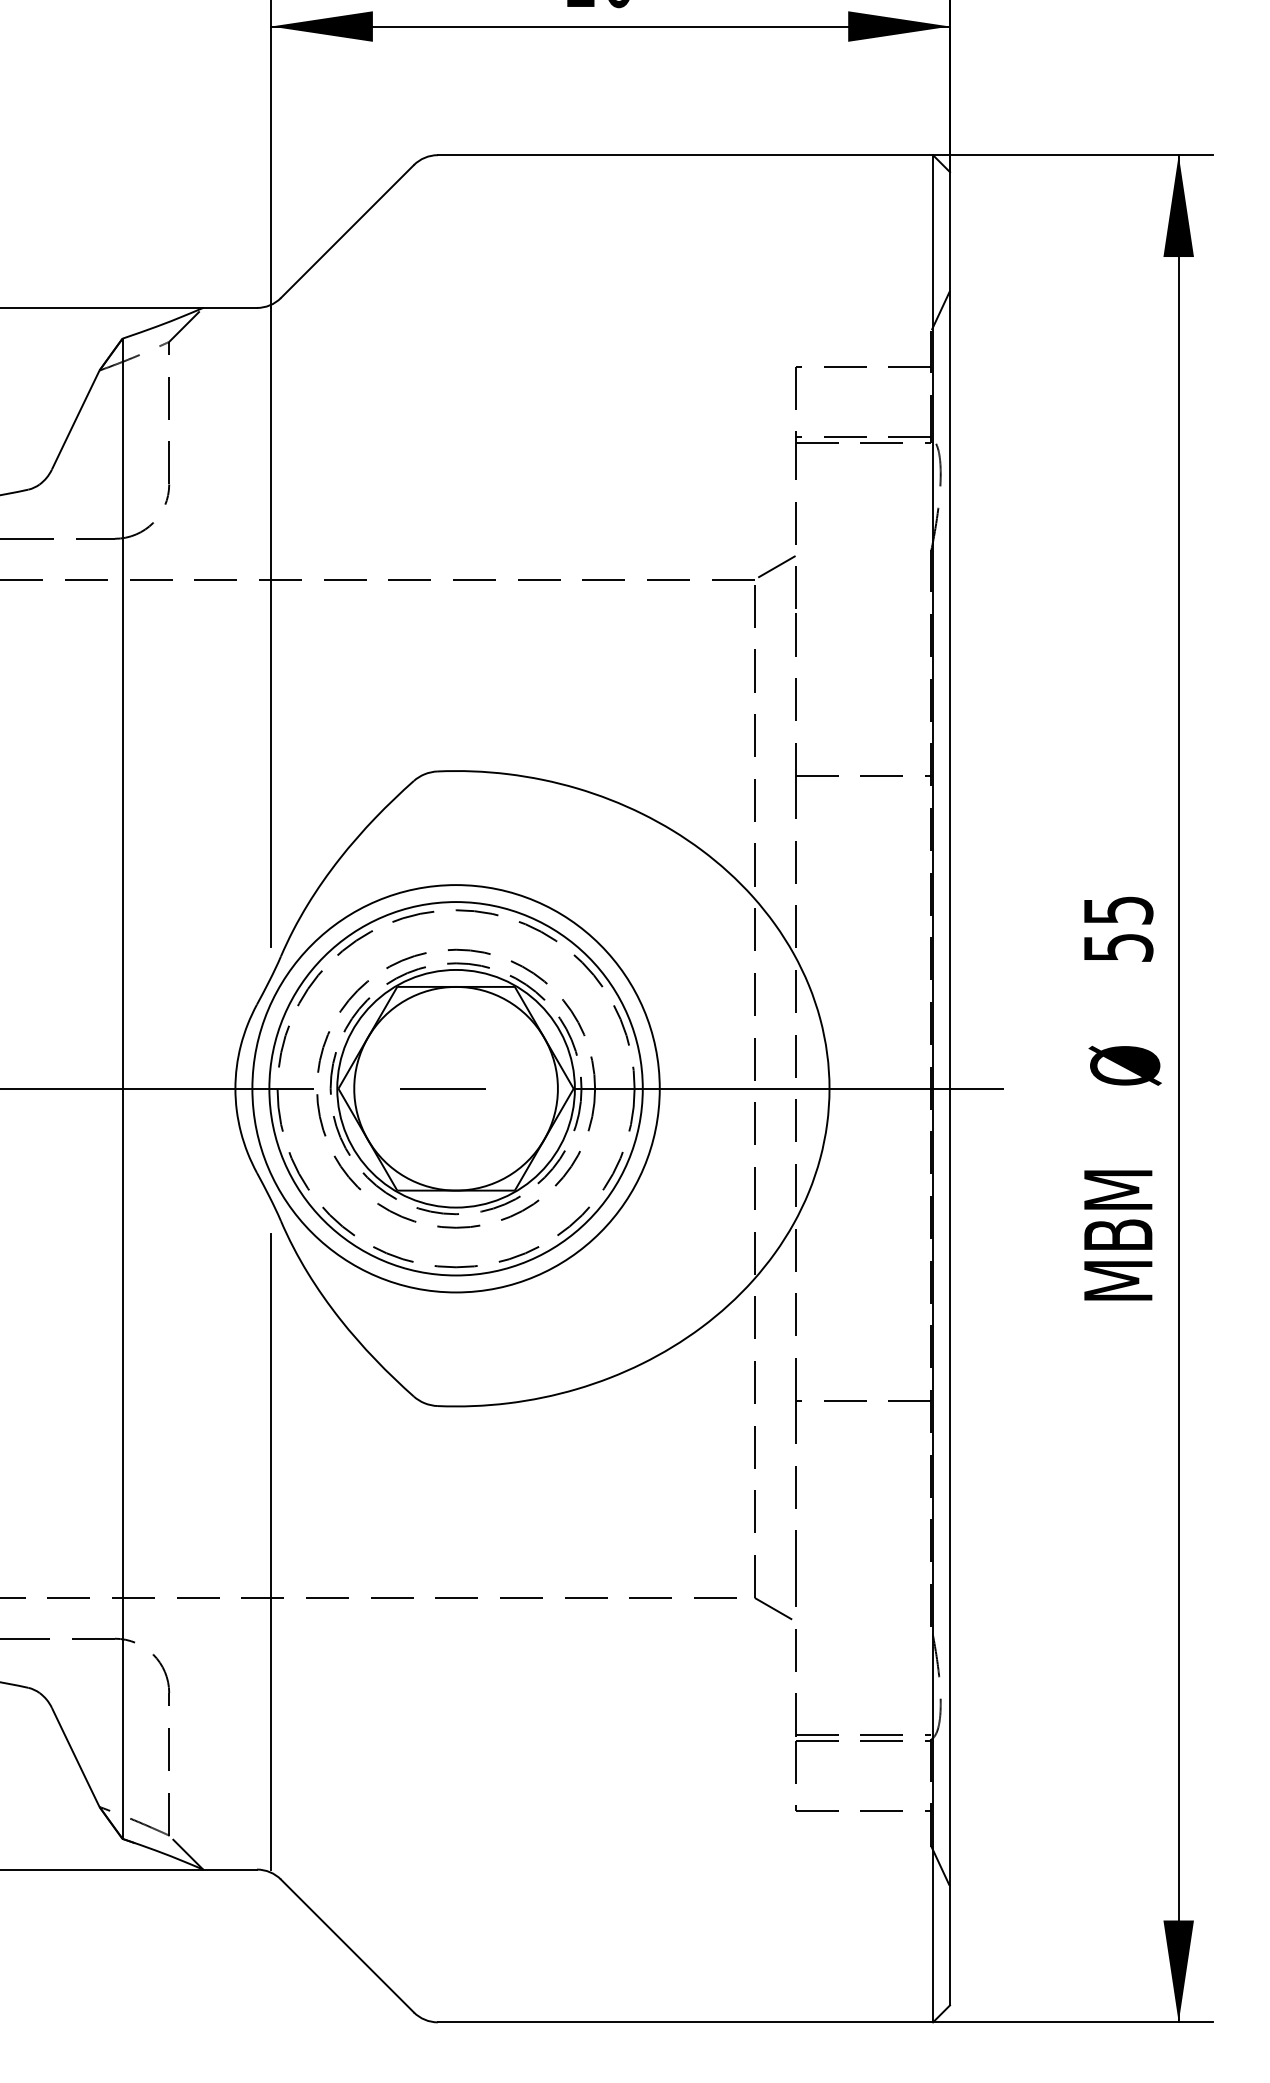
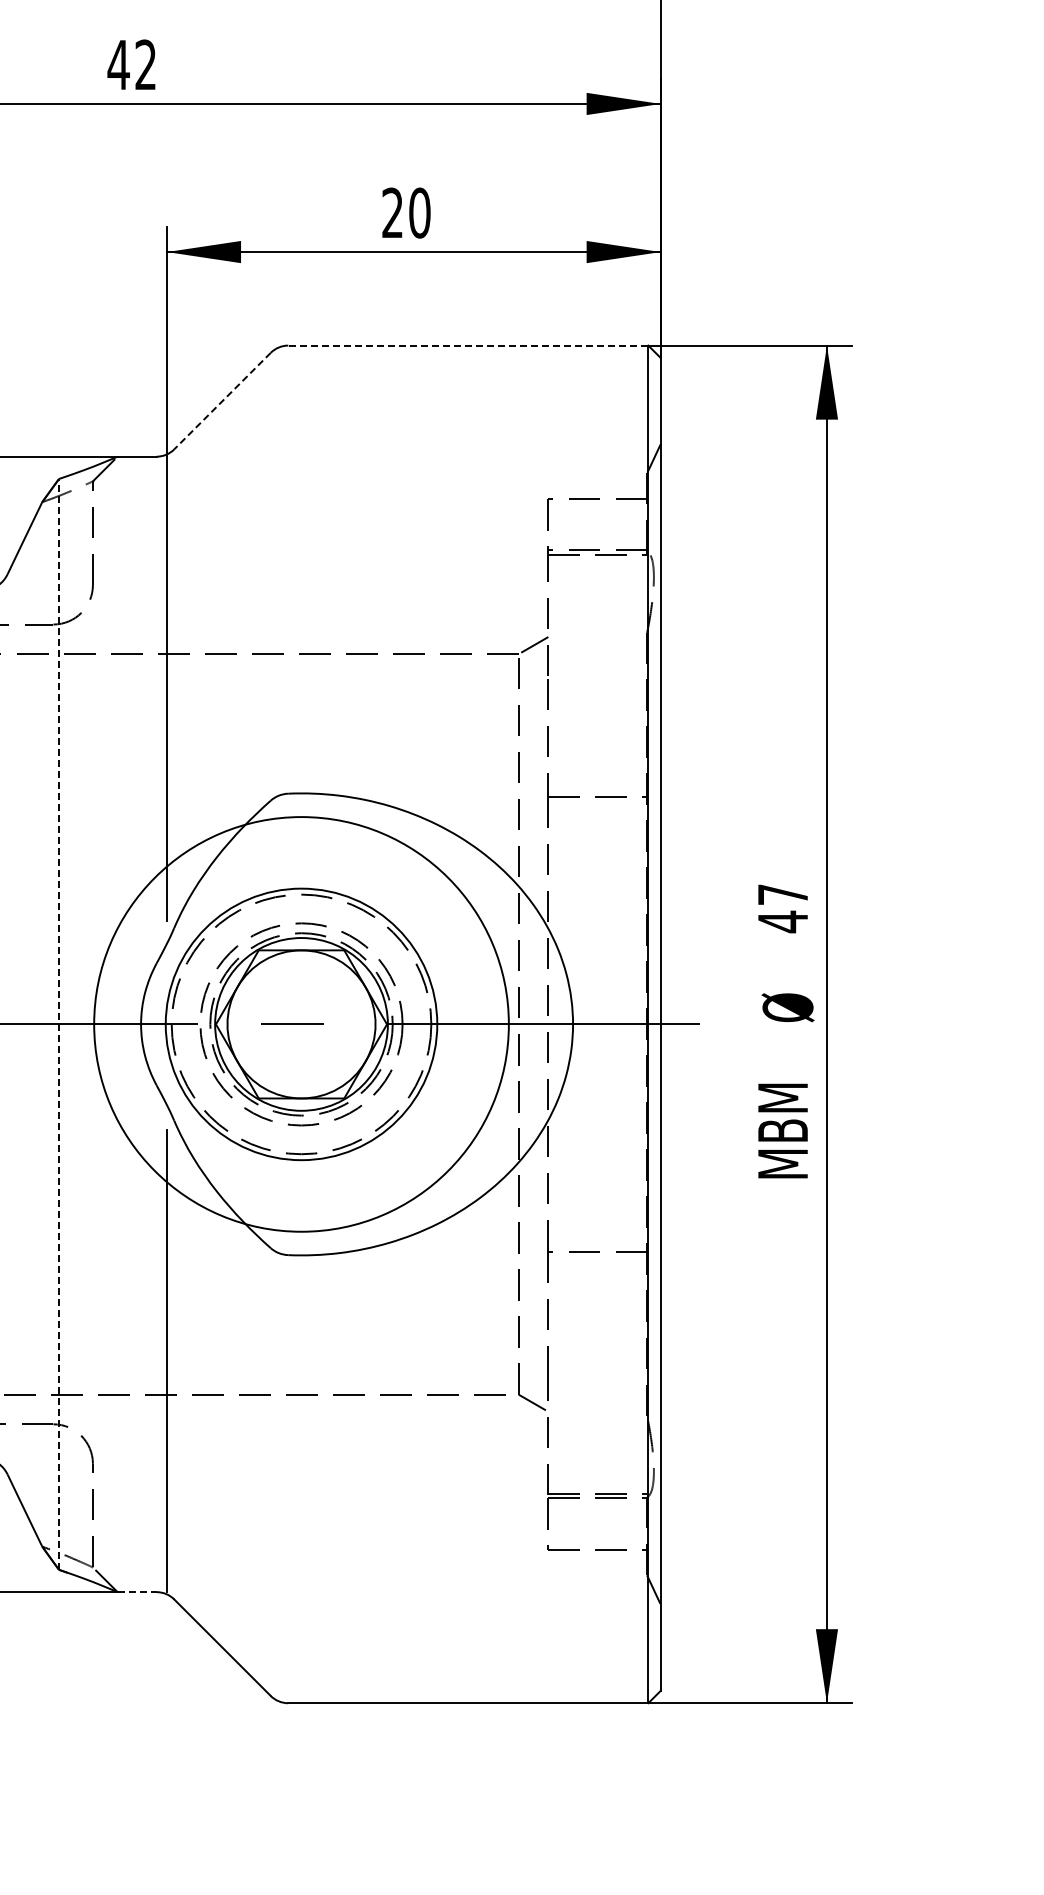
line: (684, 155) -> (467, 345), solid -> dashed
line: (347, 232) -> (222, 401), solid -> dashed
text: (1118, 929) -> (783, 908), 55 -> 47
line: (123, 1087) -> (59, 1023), solid -> dashed
circle: (456, 1088) -> (301, 1024), size x1.4
line: (230, 1870) -> (137, 1592), solid -> dashed

